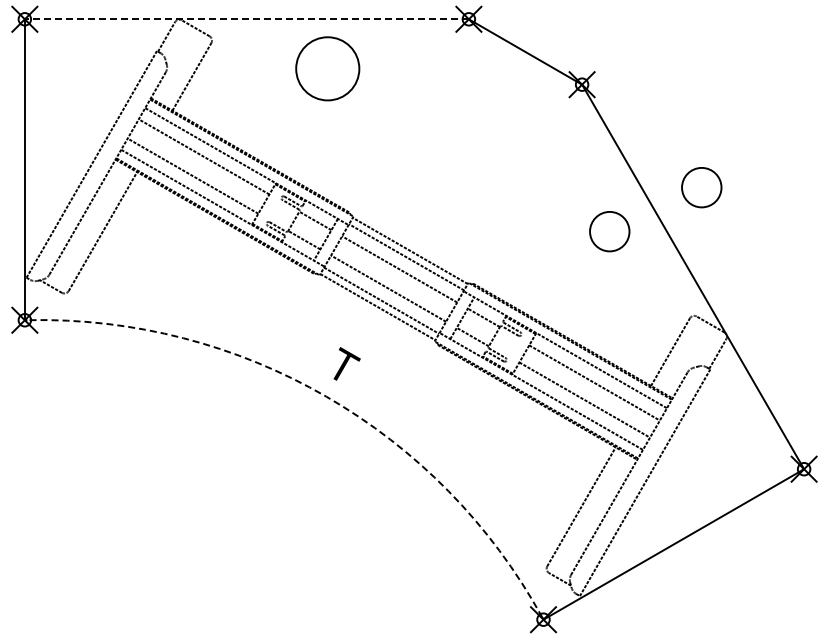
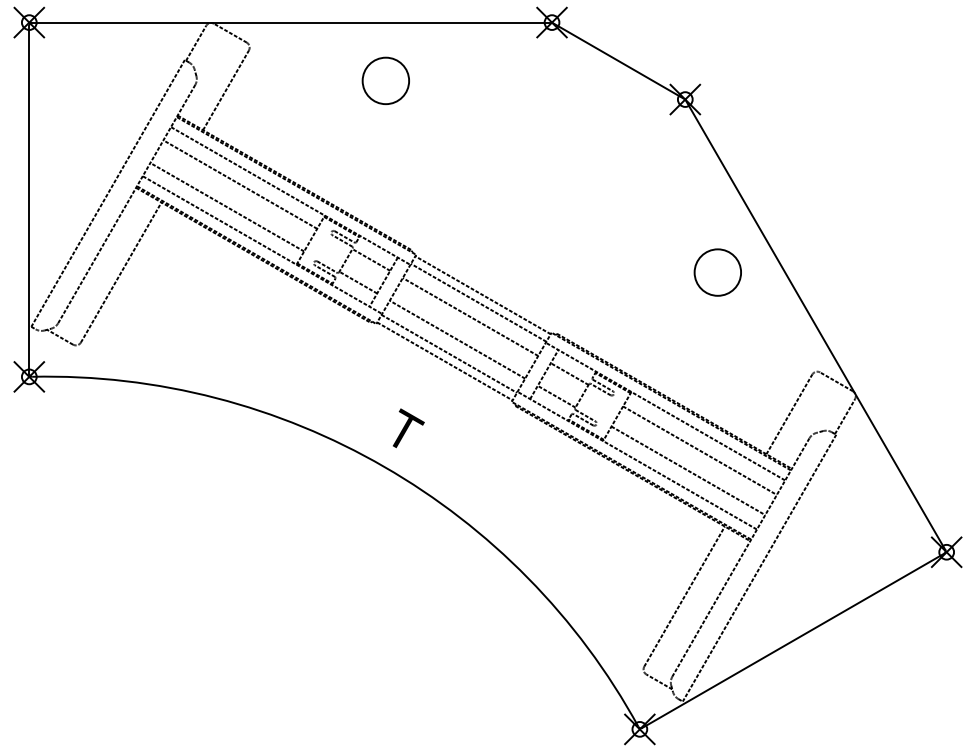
line: (248, 19) -> (292, 22), dashed -> solid
circle: (327, 68) -> (385, 80), size x0.62
circle: (701, 187) -> (825, 220), removed
arc: (326, 396) -> (384, 466), dashed -> solid

